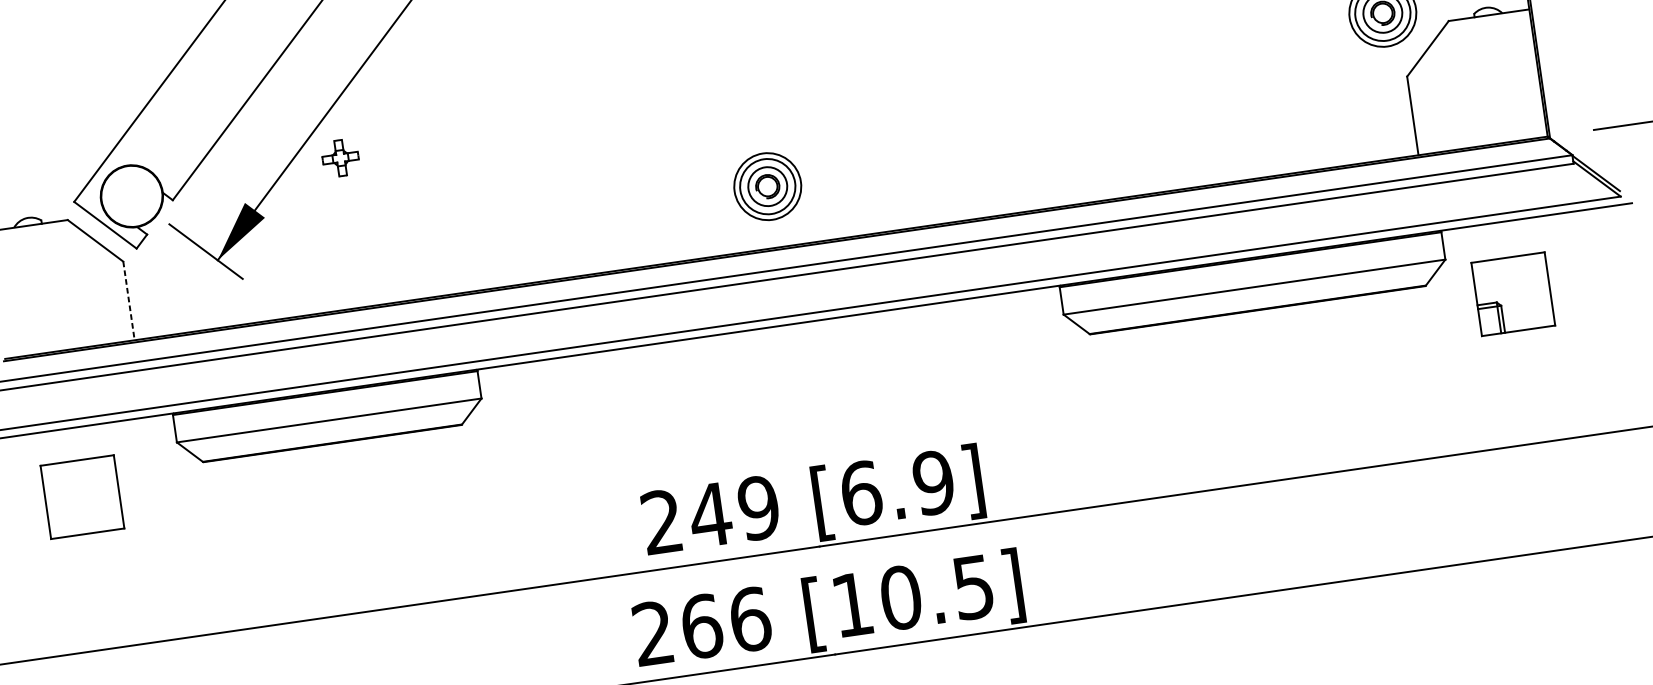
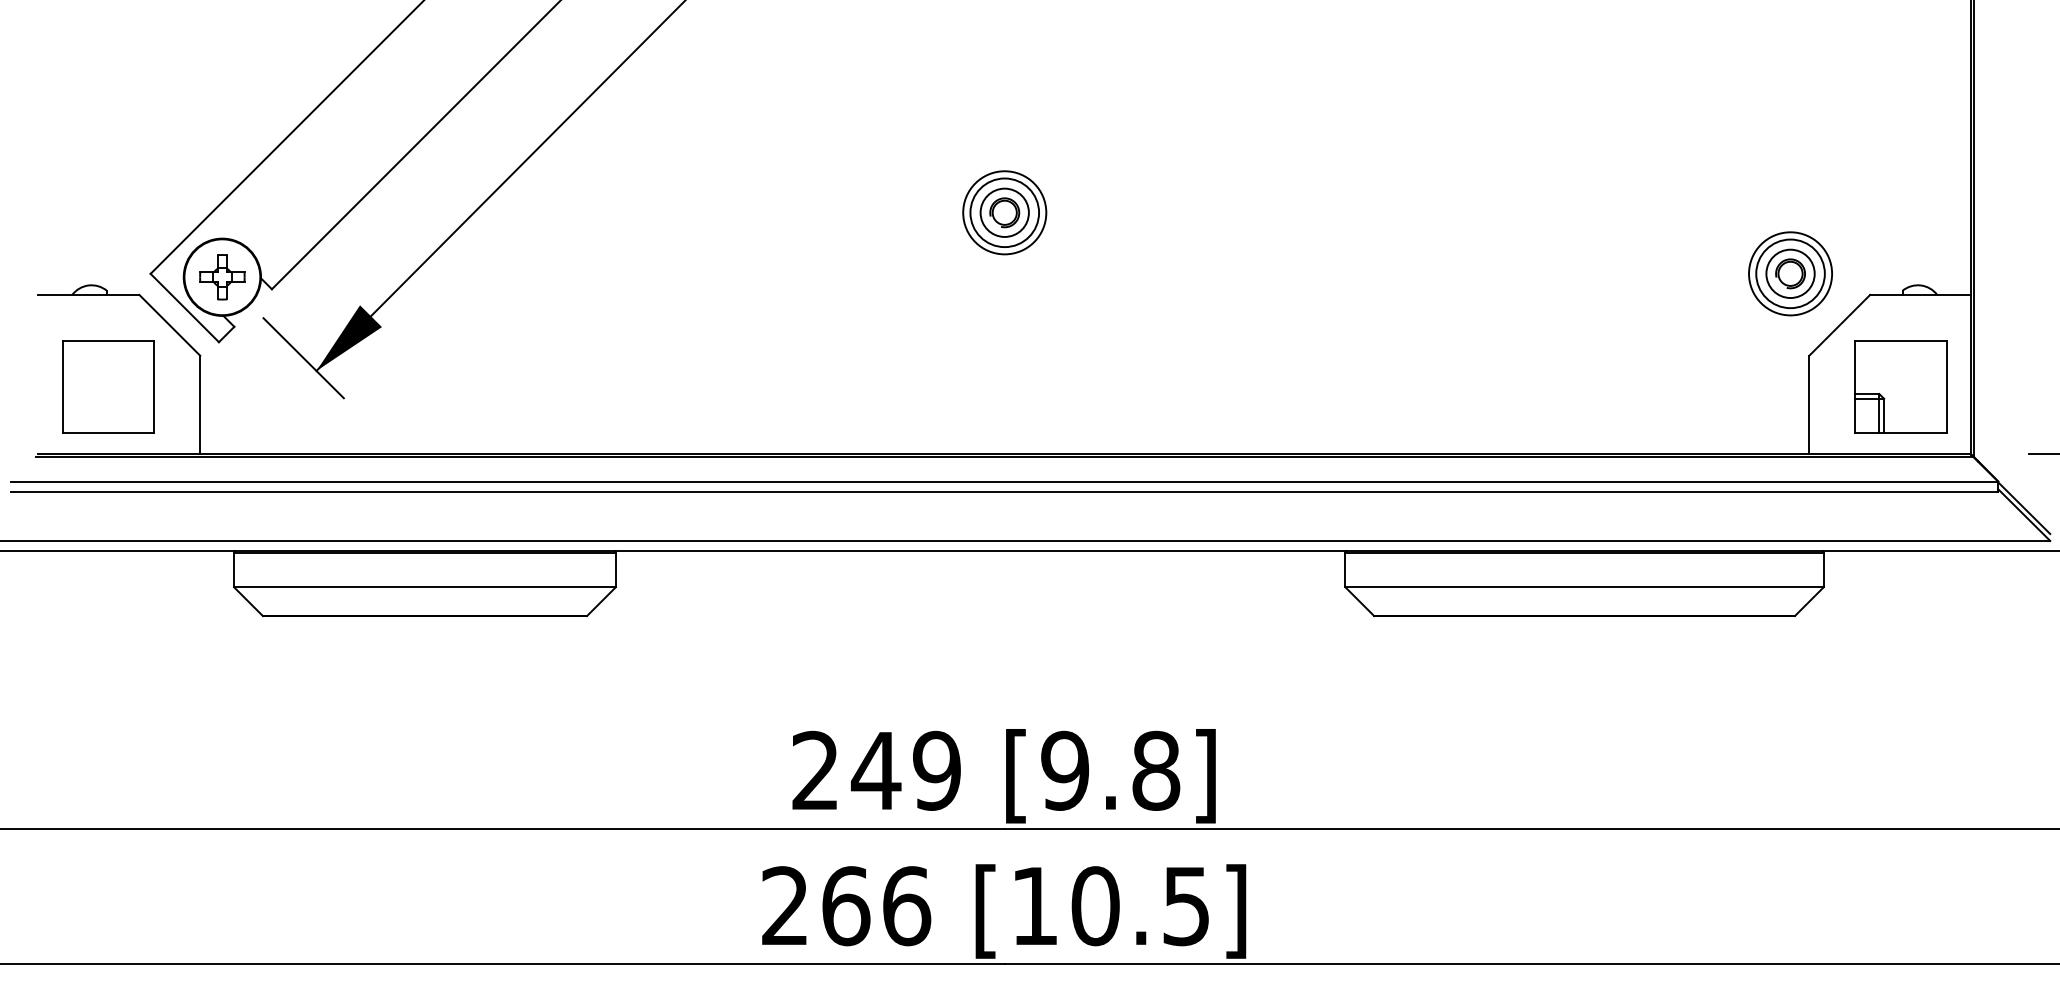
part: (340, 158) -> (222, 277), moved
part: (767, 186) -> (1004, 212), moved
part: (1512, 294) -> (1900, 386), moved
line: (129, 301) -> (200, 405), dashed -> solid
text: (897, 487) -> (1110, 770), [6.9] -> [9.8]
part: (82, 496) -> (108, 386), moved

